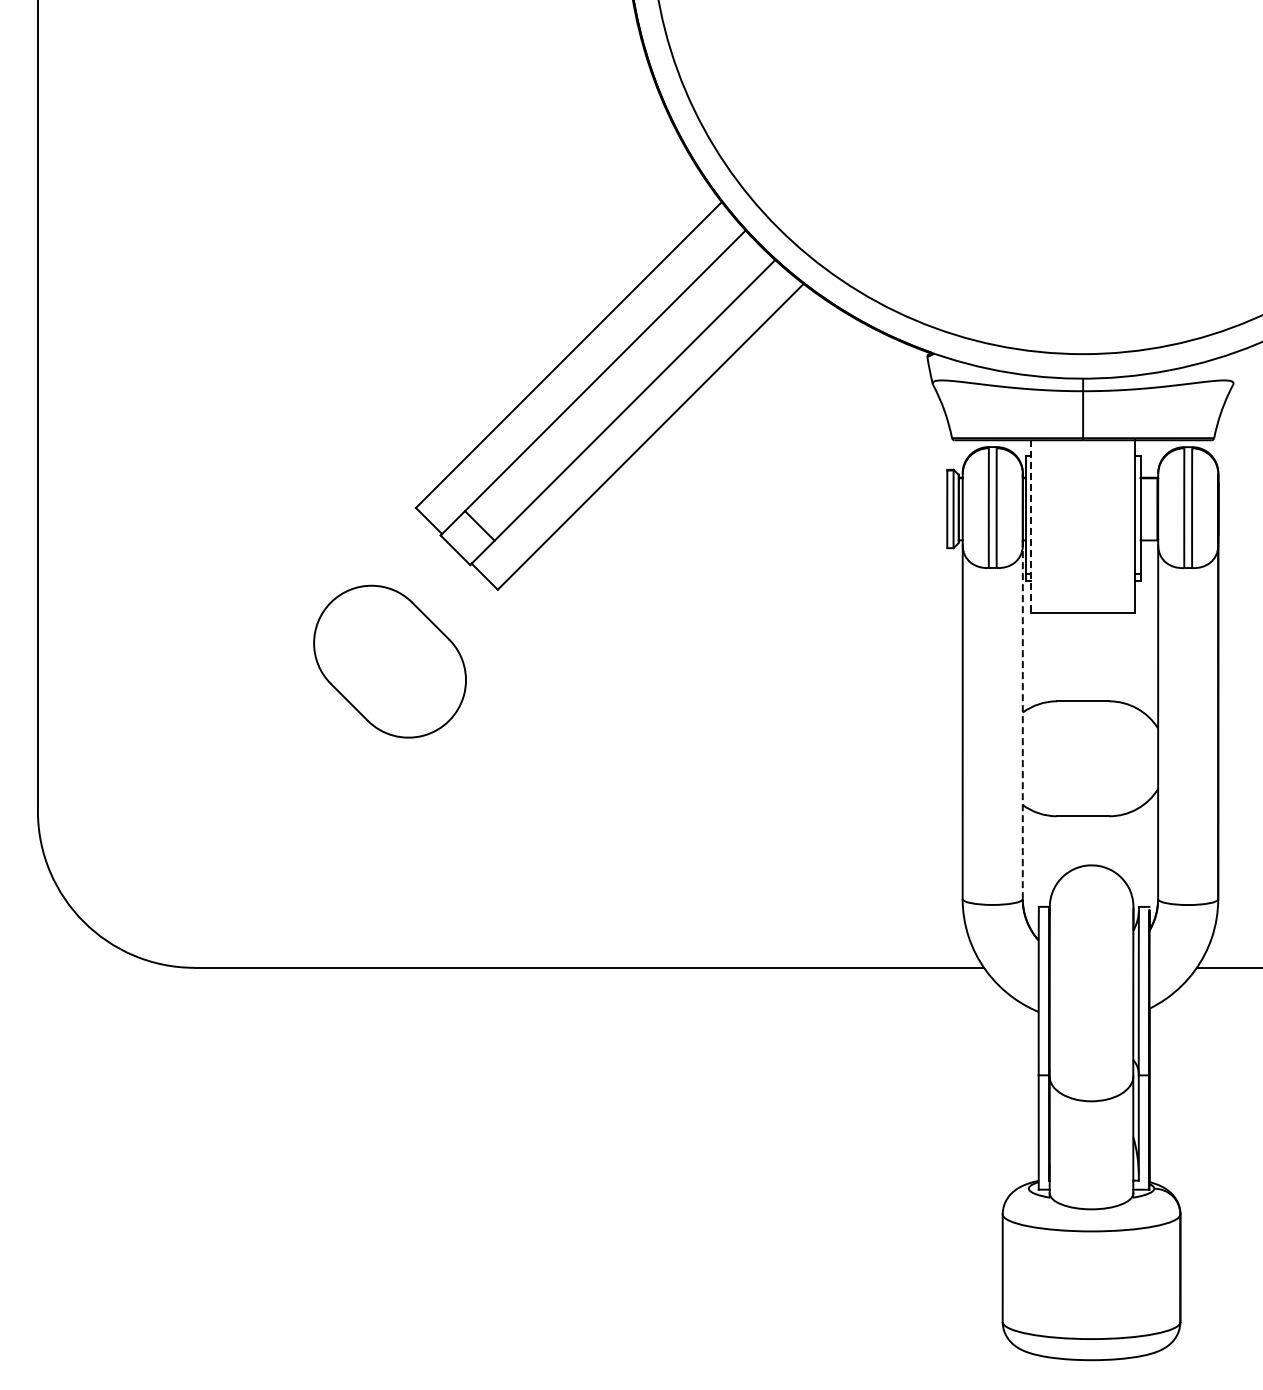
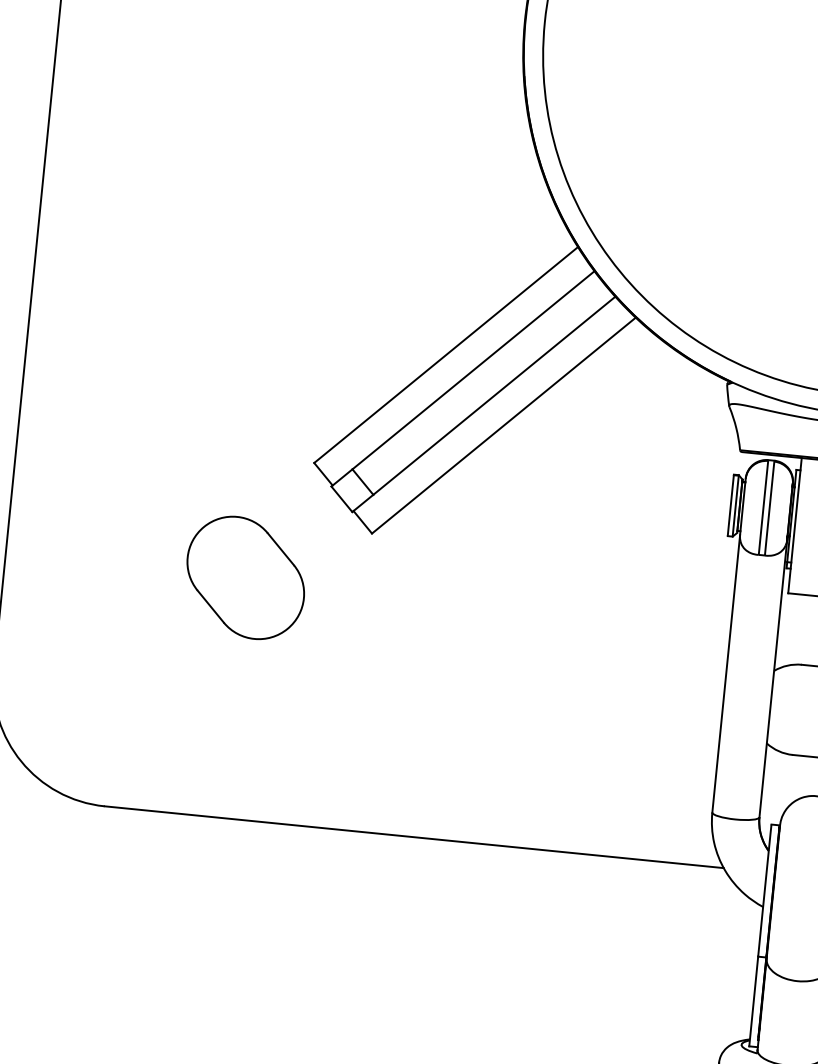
line: (1030, 527) -> (794, 526), dashed -> solid
part: (389, 661) -> (245, 577), moved
line: (1022, 722) -> (773, 678), dashed -> solid

